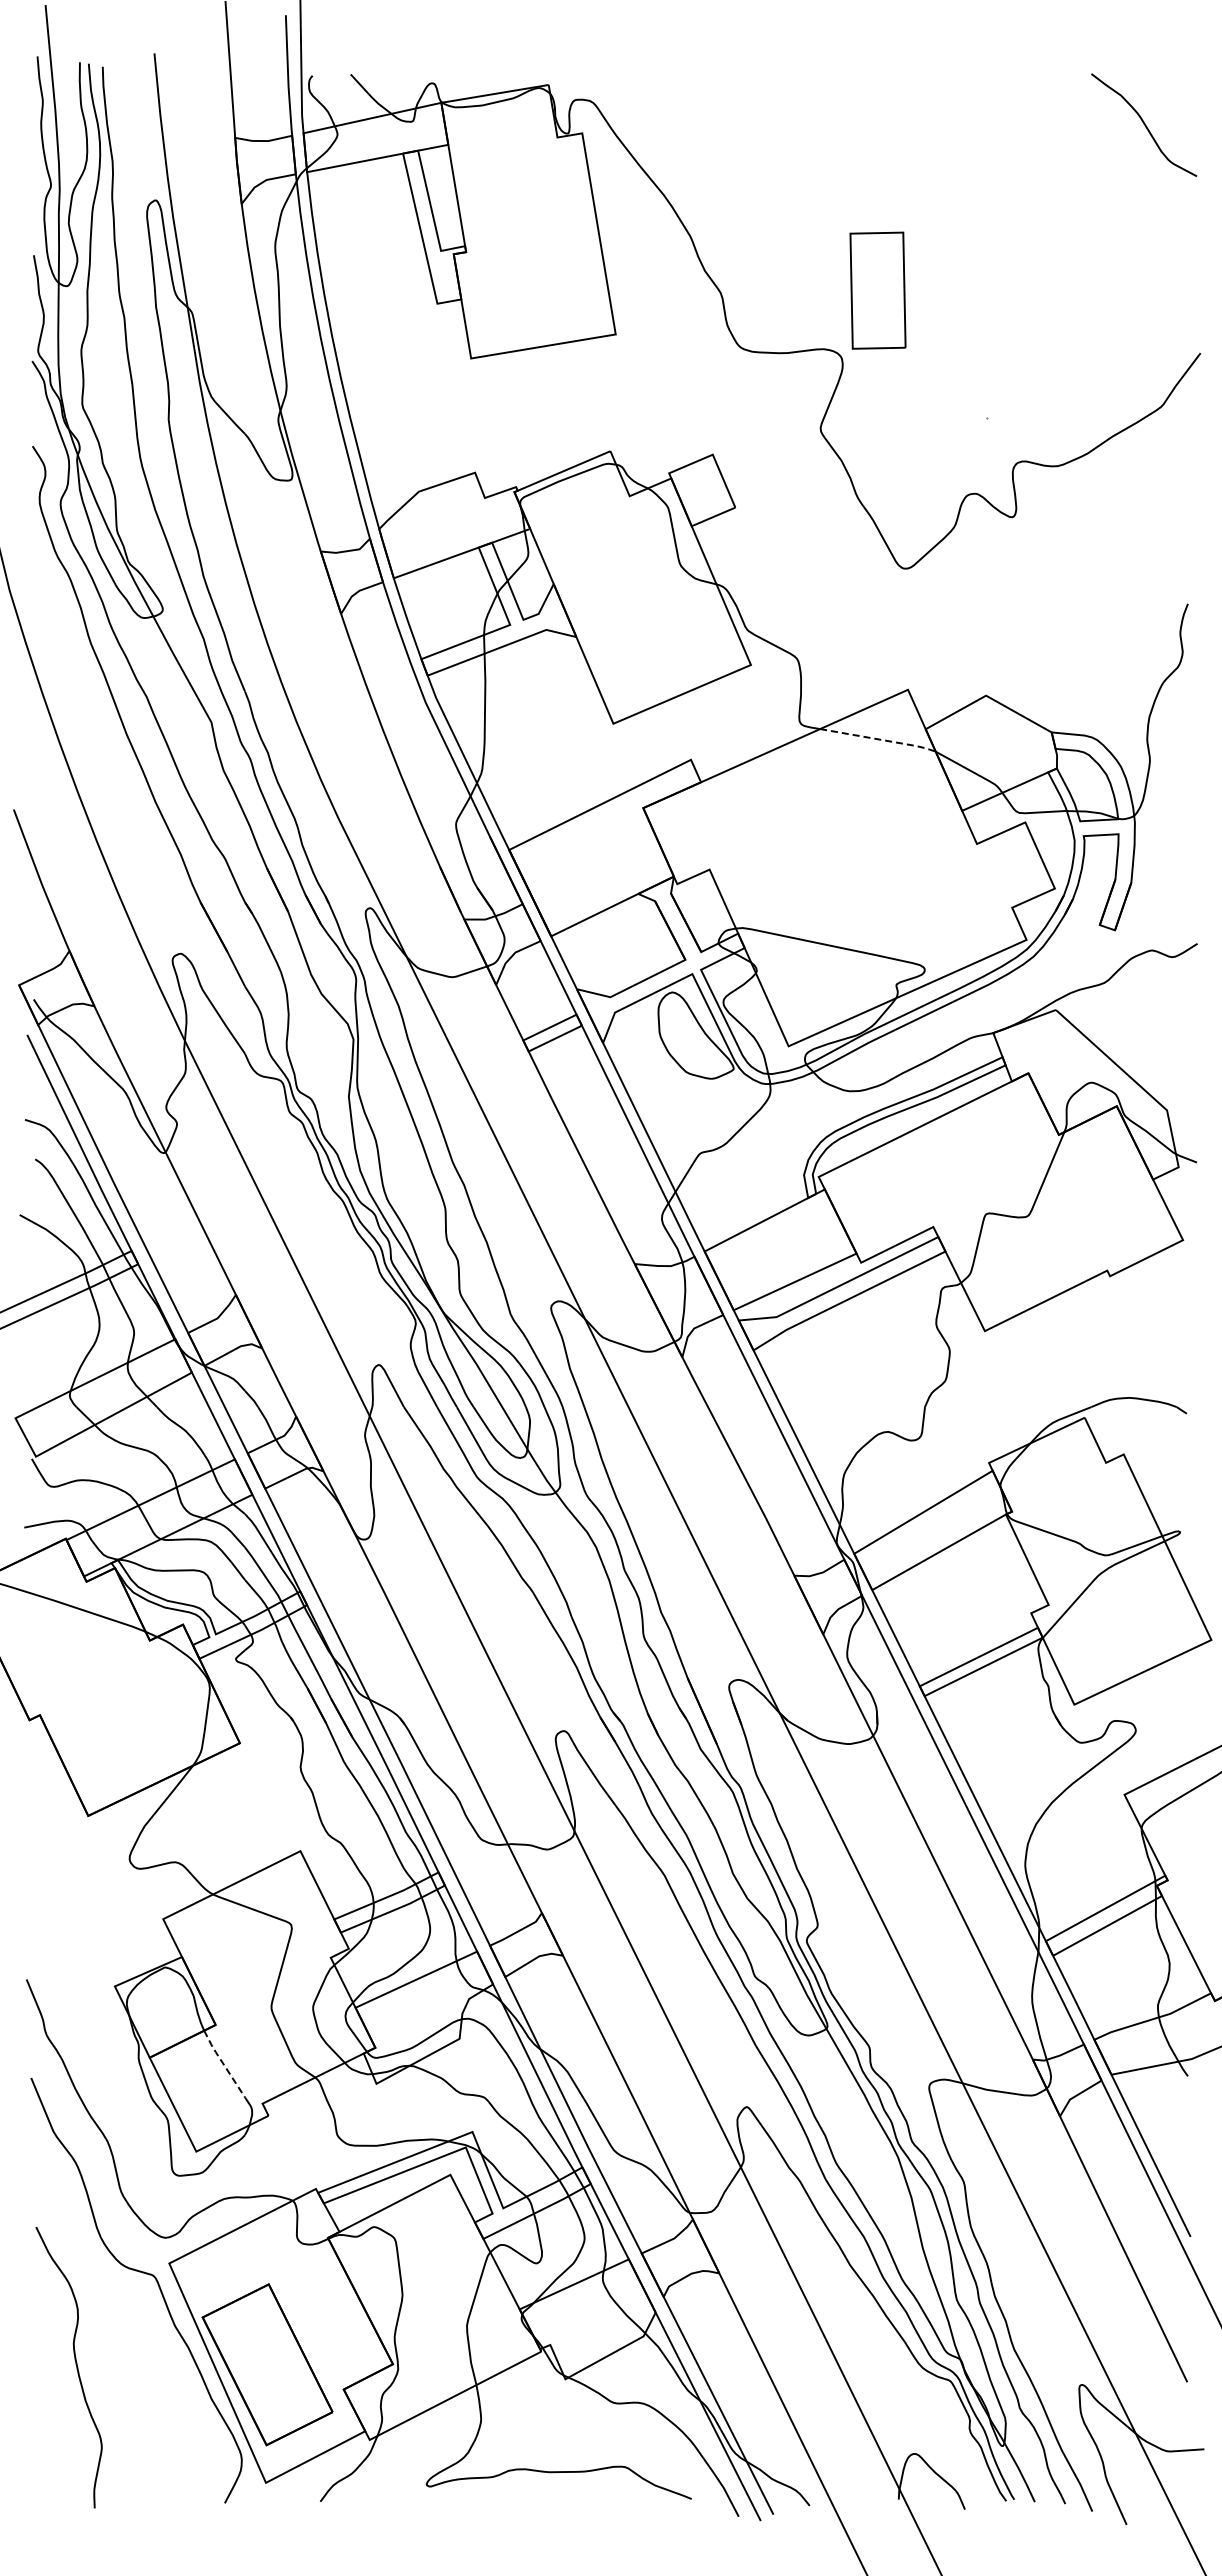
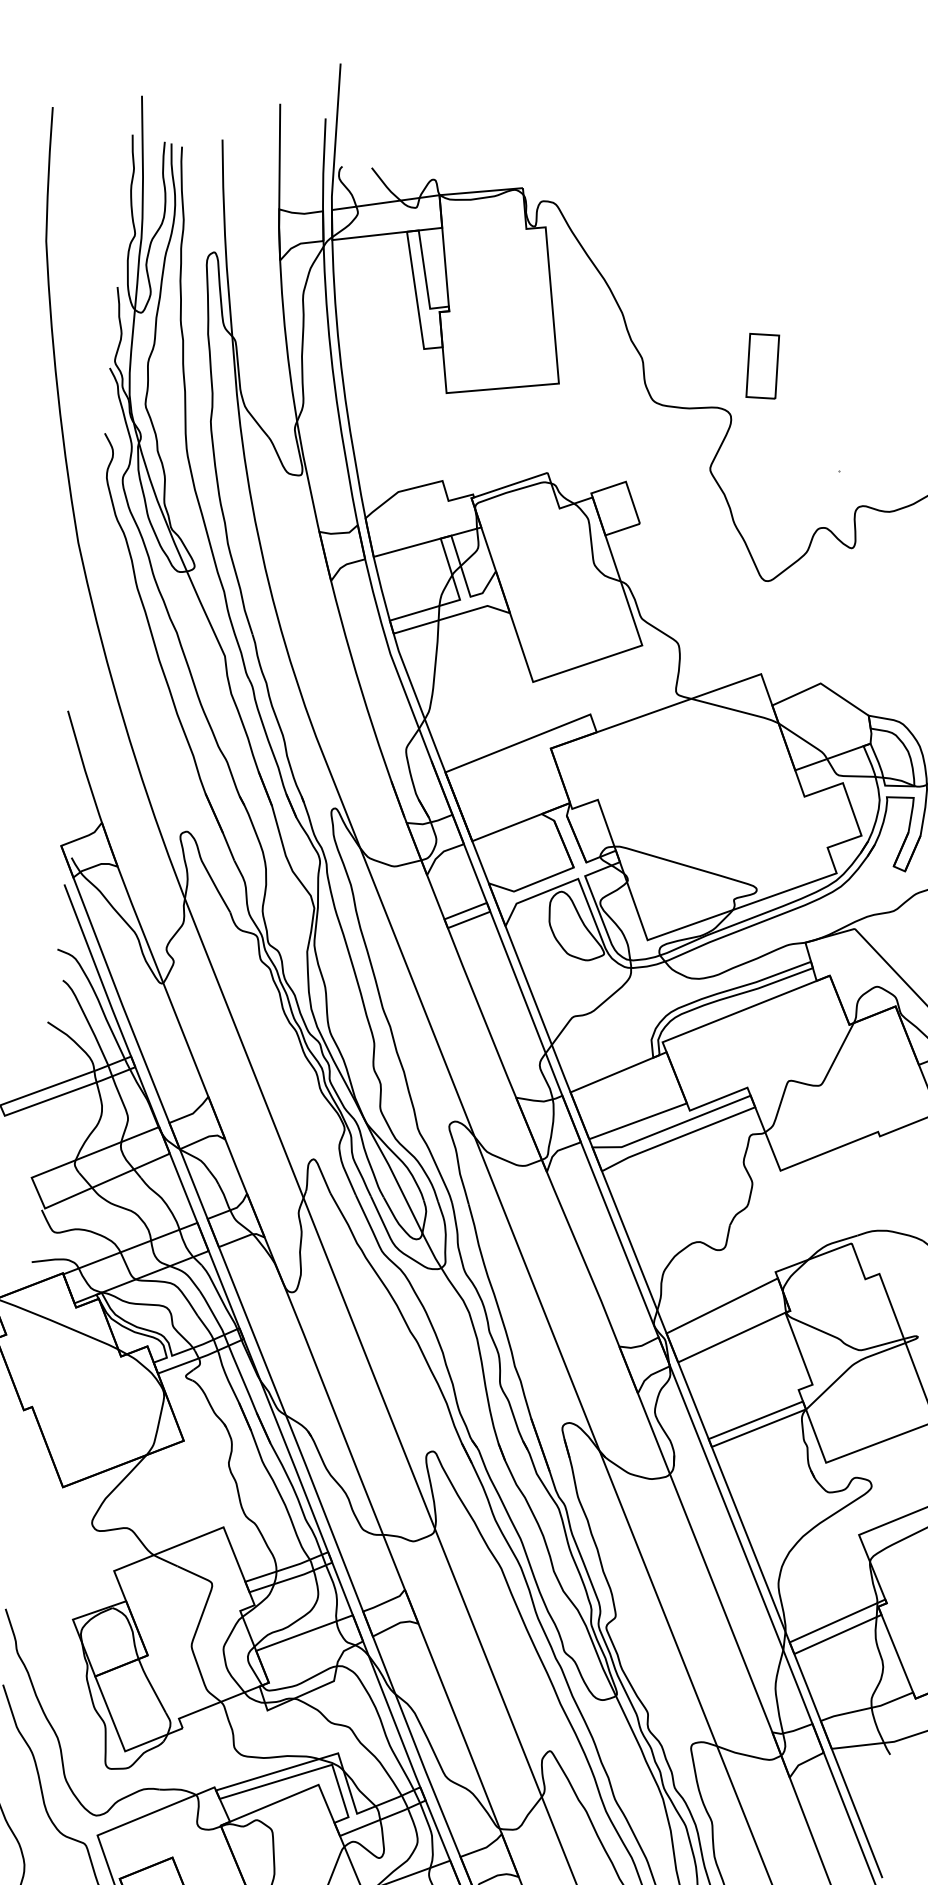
part: (877, 290) -> (762, 366), size x0.71
line: (880, 739) -> (737, 710), dashed -> solid
line: (223, 2063) -> (151, 1685), dashed -> solid

